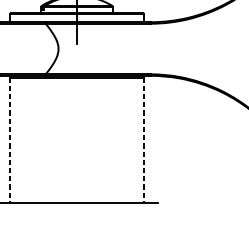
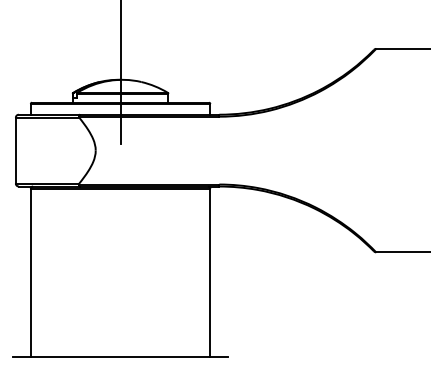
line: (9, 140) -> (30, 272), dashed -> solid
line: (144, 140) -> (210, 272), dashed -> solid

